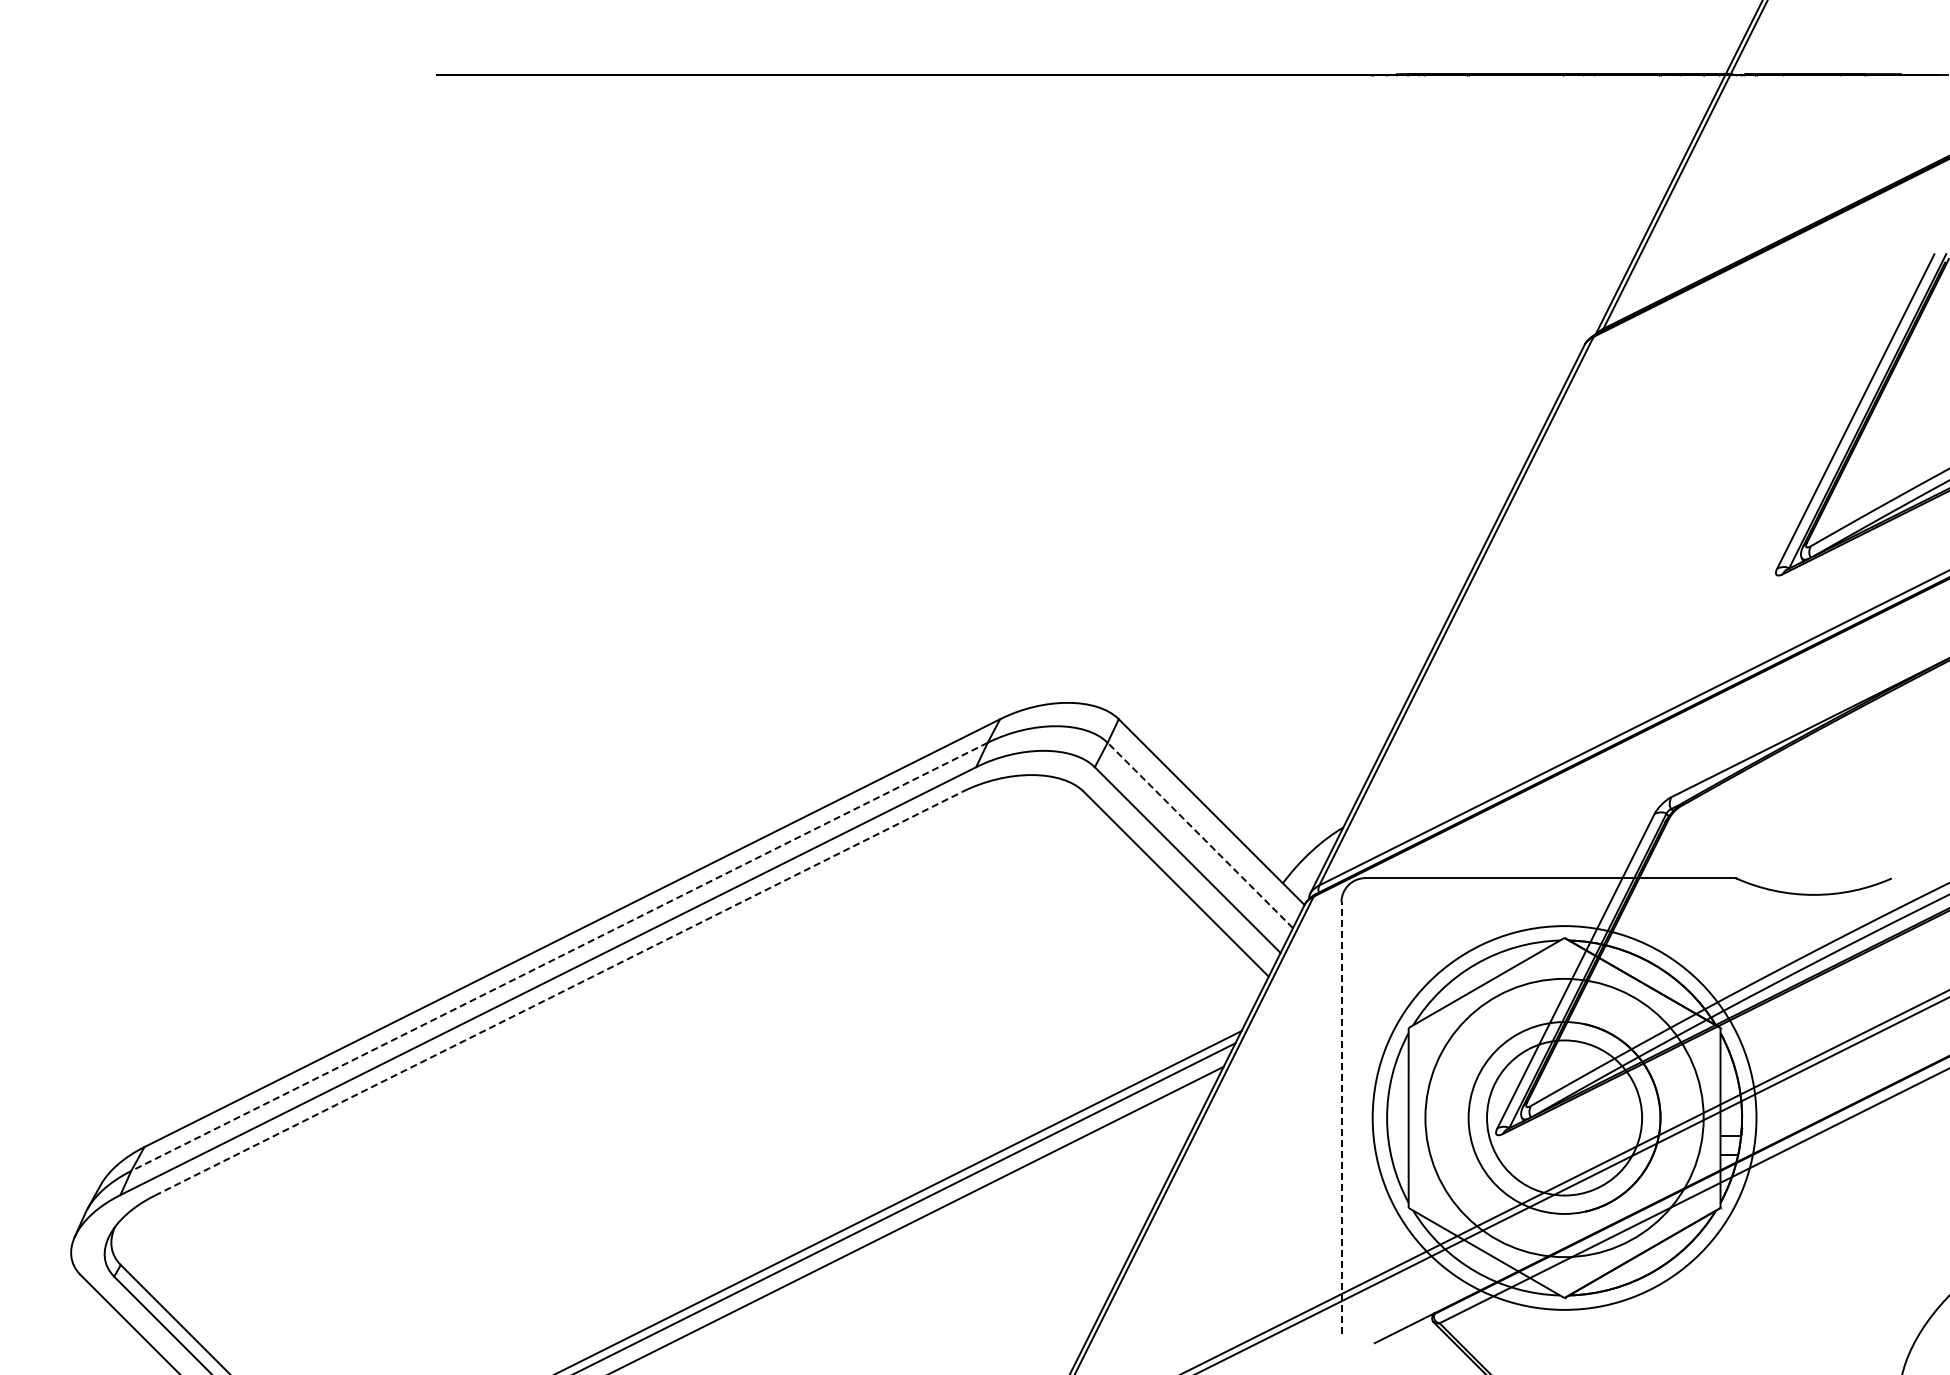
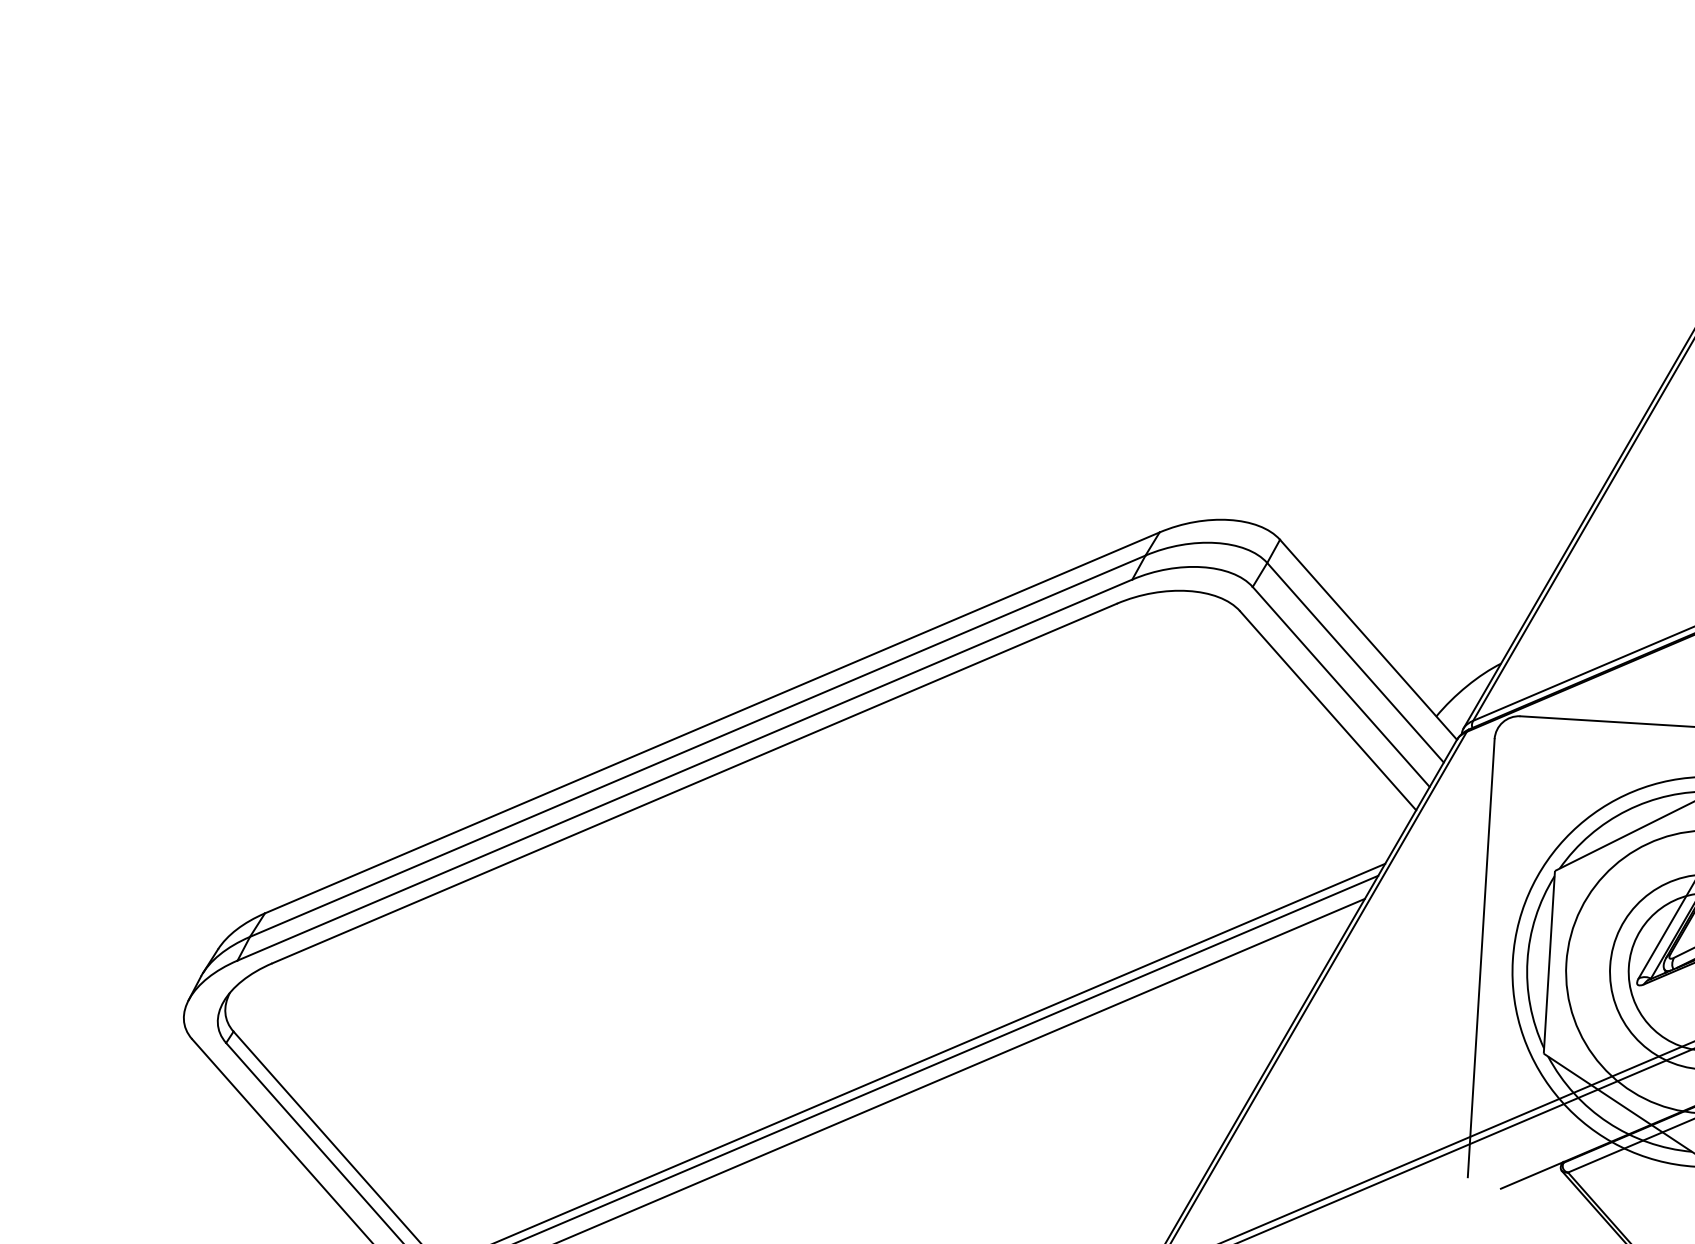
line: (1199, 835) -> (1354, 662), dashed -> solid
line: (559, 956) -> (697, 745), dashed -> solid
line: (558, 993) -> (694, 783), dashed -> solid
line: (1341, 1118) -> (1481, 958), dashed -> solid

